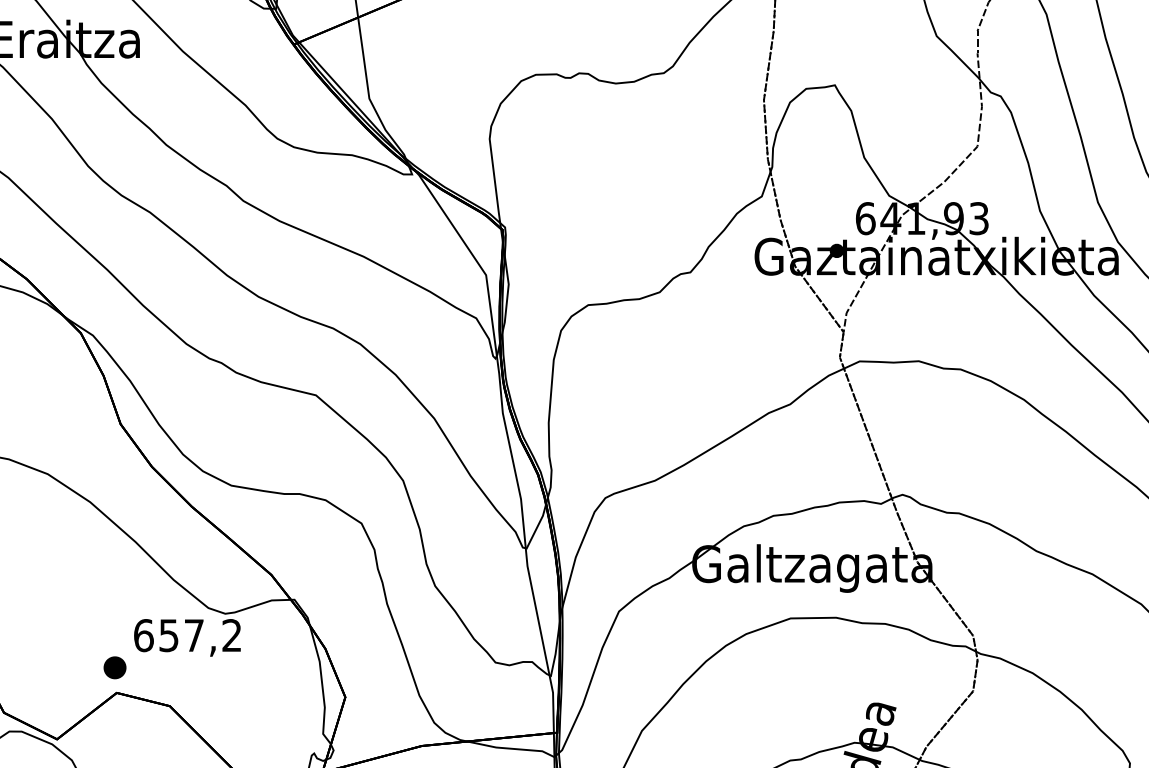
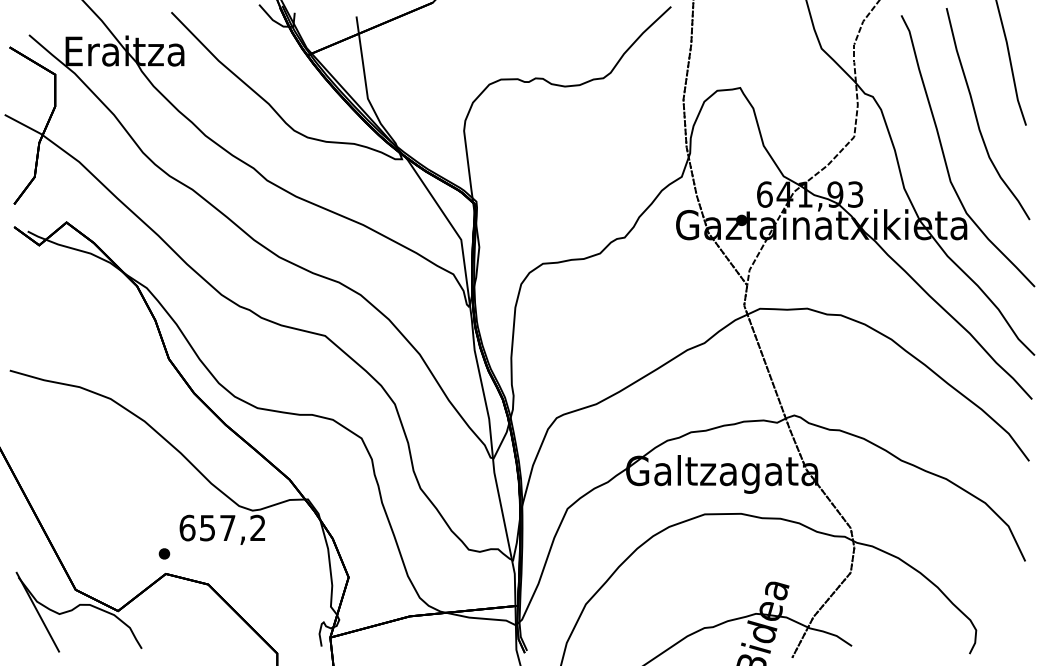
part: (115, 667) -> (164, 553), size x0.62

